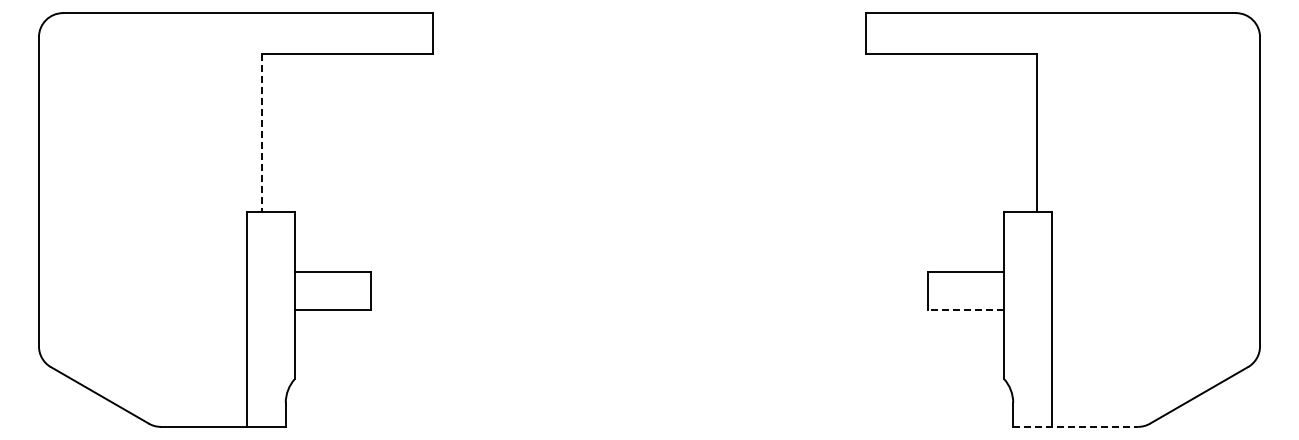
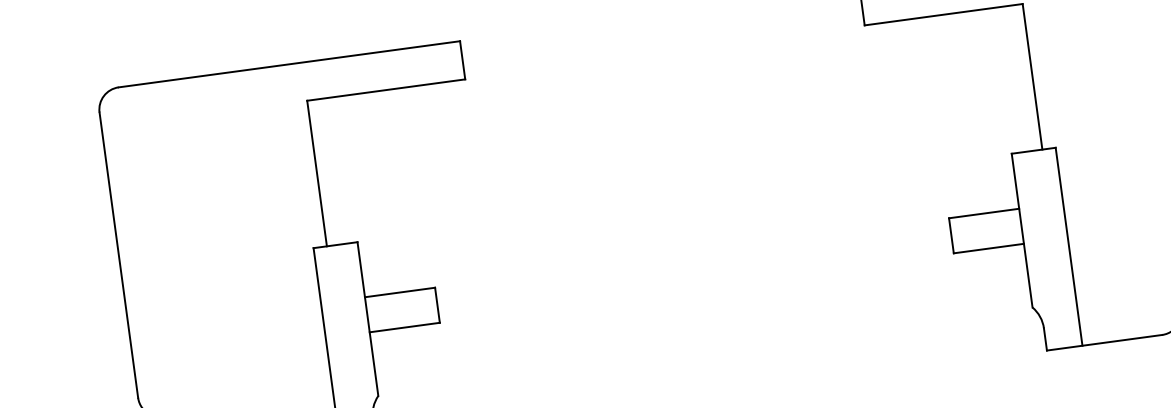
line: (261, 133) -> (316, 173), dashed -> solid
line: (965, 309) -> (988, 248), dashed -> solid
line: (1076, 426) -> (1105, 342), dashed -> solid

